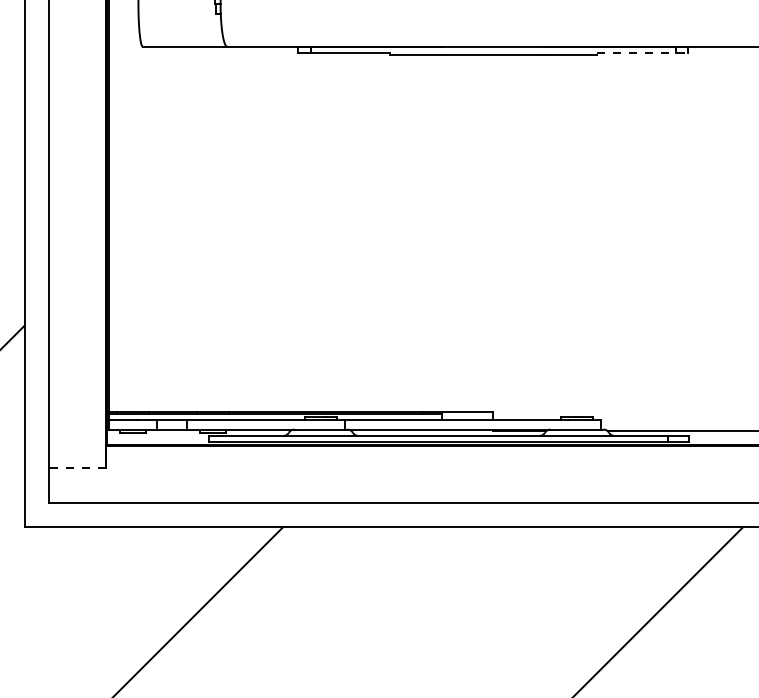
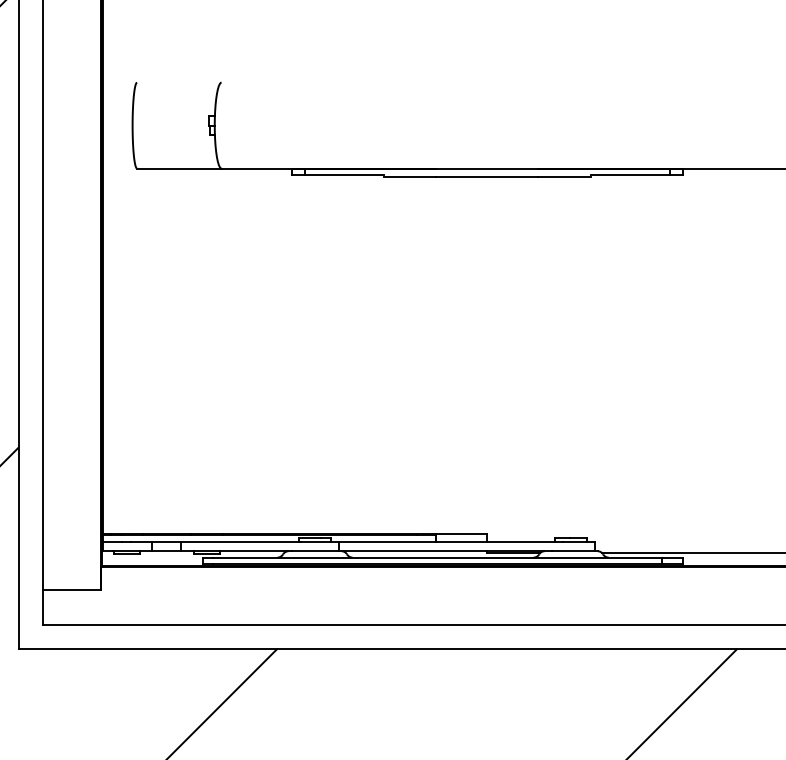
line: (642, 53) -> (636, 175), dashed -> solid
line: (77, 467) -> (71, 589), dashed -> solid

